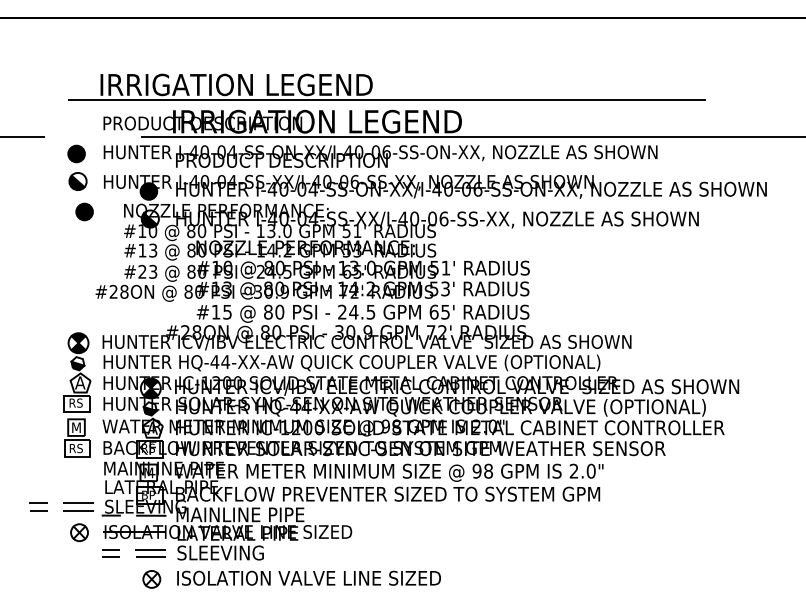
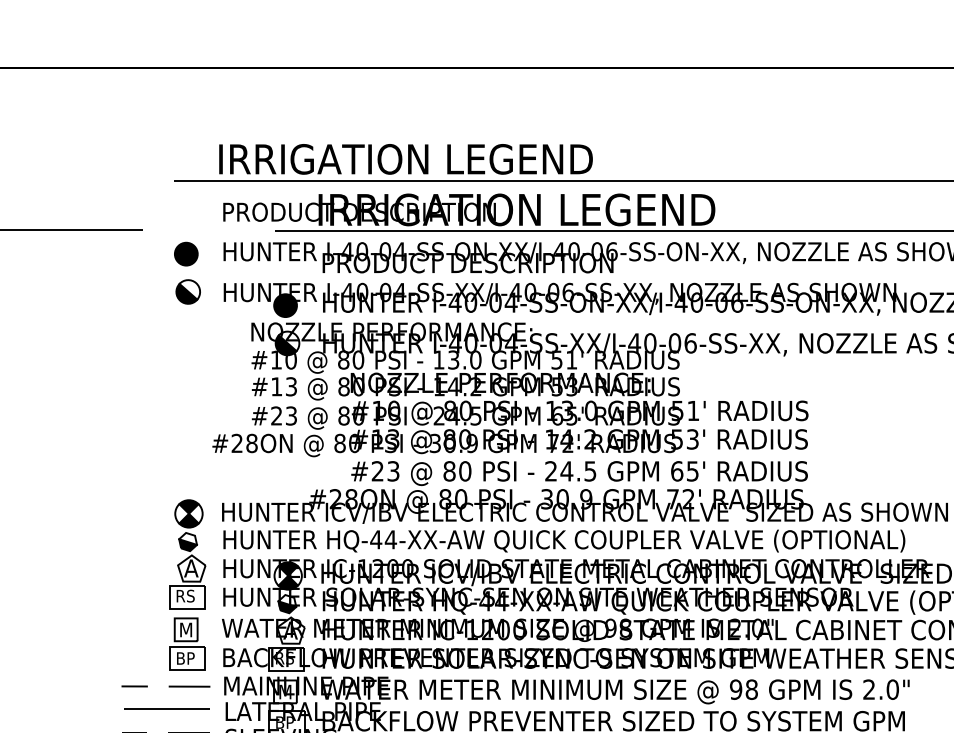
part: (84, 211) -> (197, 333), removed
text: (221, 311) -> (385, 470), #15 -> #23
text: (76, 448) -> (186, 658), RS -> BP
line: (63, 468) -> (168, 685), added
line: (62, 485) -> (166, 709), added

